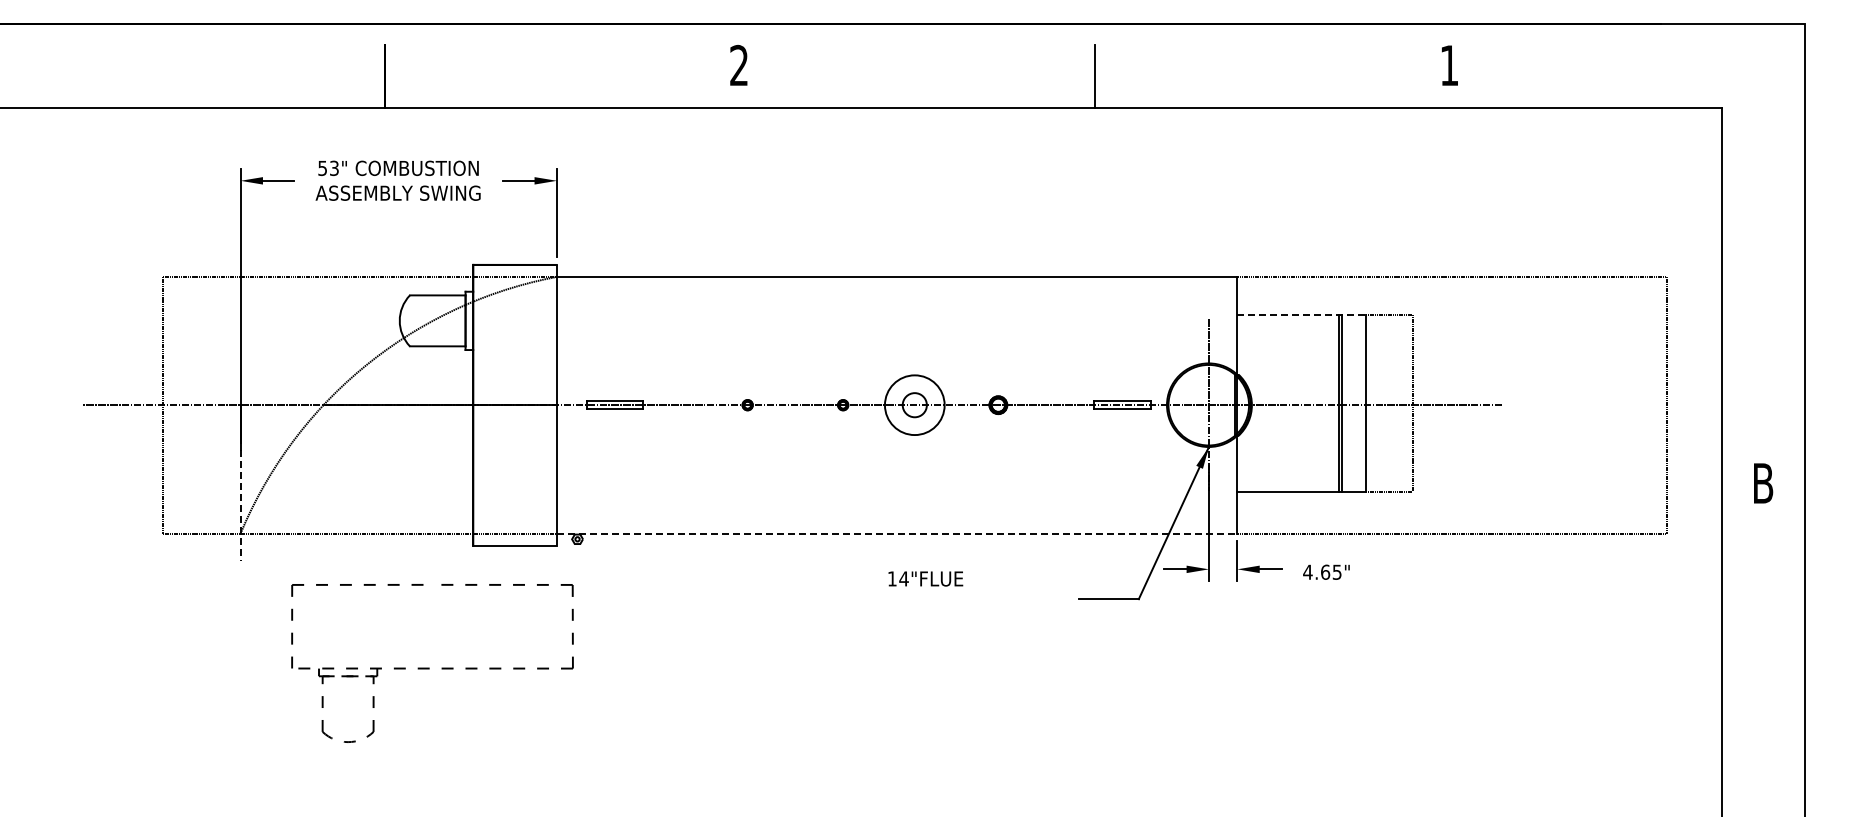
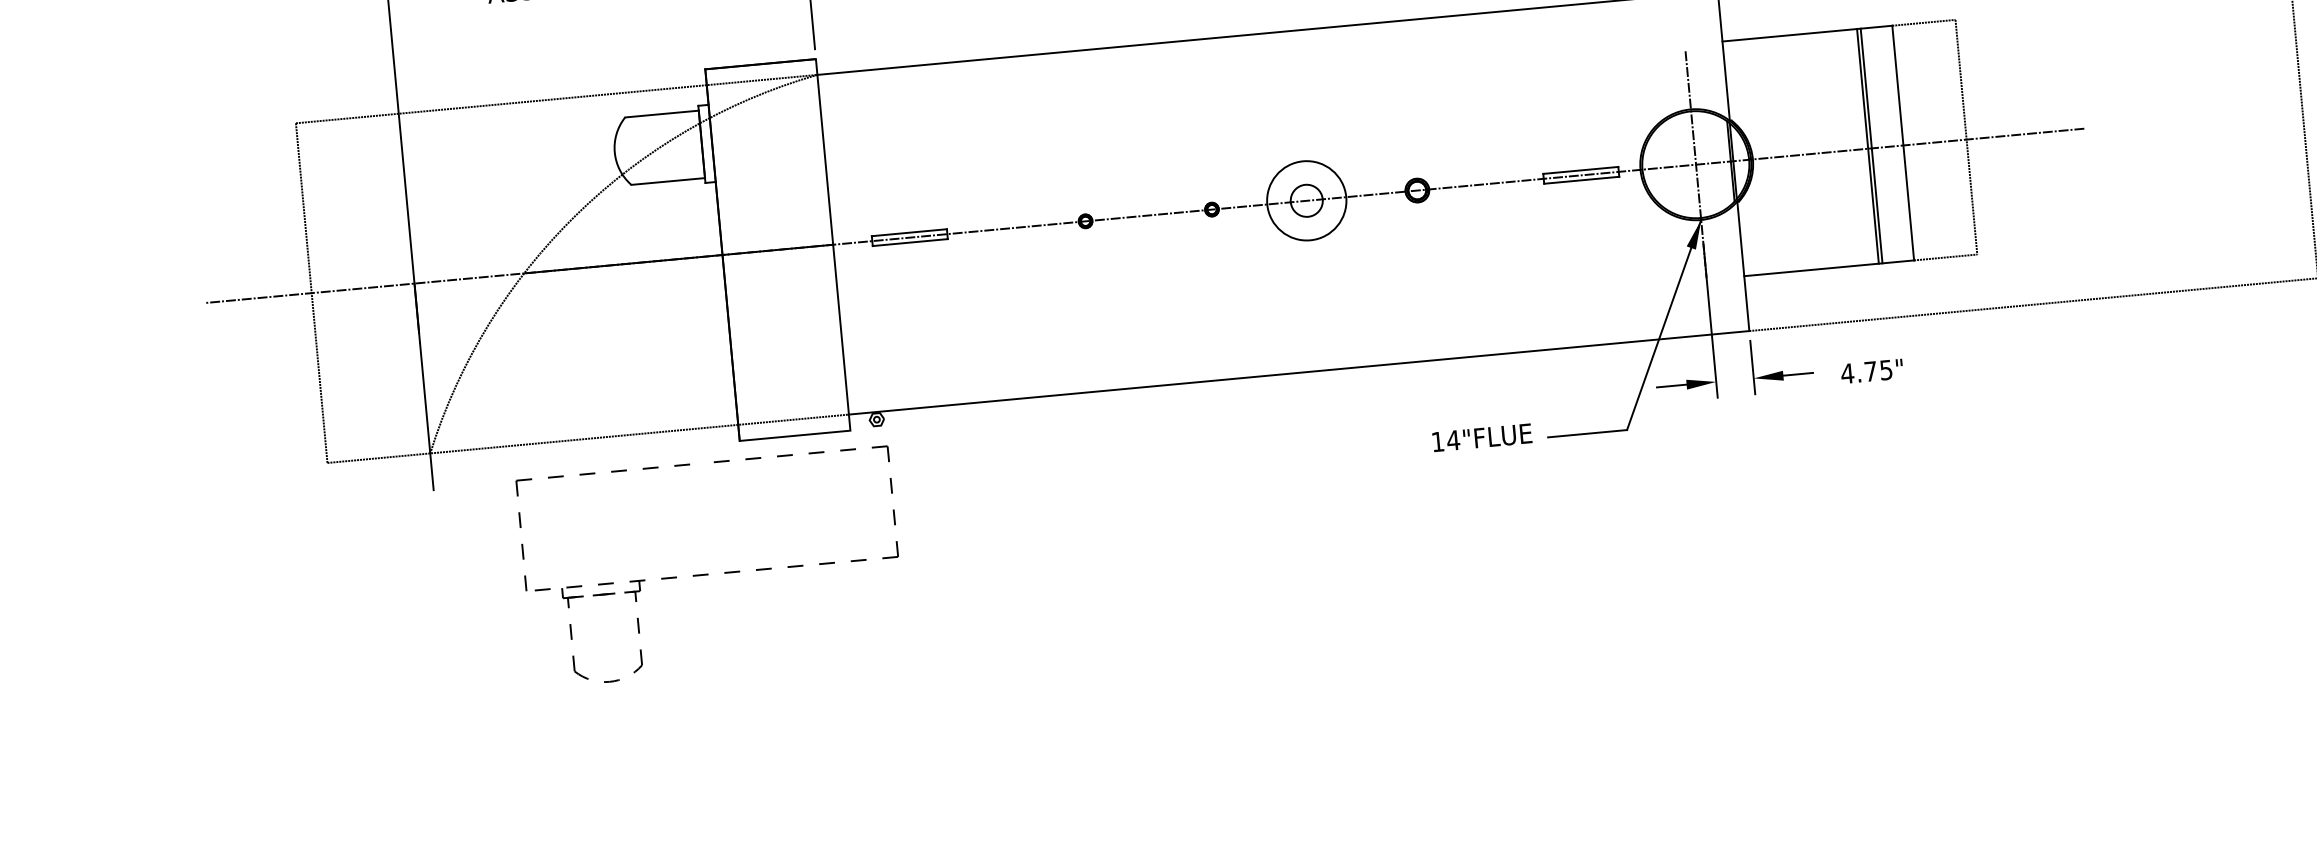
line: (1301, 314) -> (1807, 33), dashed -> solid
line: (240, 505) -> (426, 416), dashed -> solid
line: (897, 533) -> (1299, 372), dashed -> solid
text: (1325, 571) -> (1870, 370), 4.65" -> 4.75"
text: (925, 578) -> (1481, 437), moved
part: (432, 663) -> (711, 567), moved

